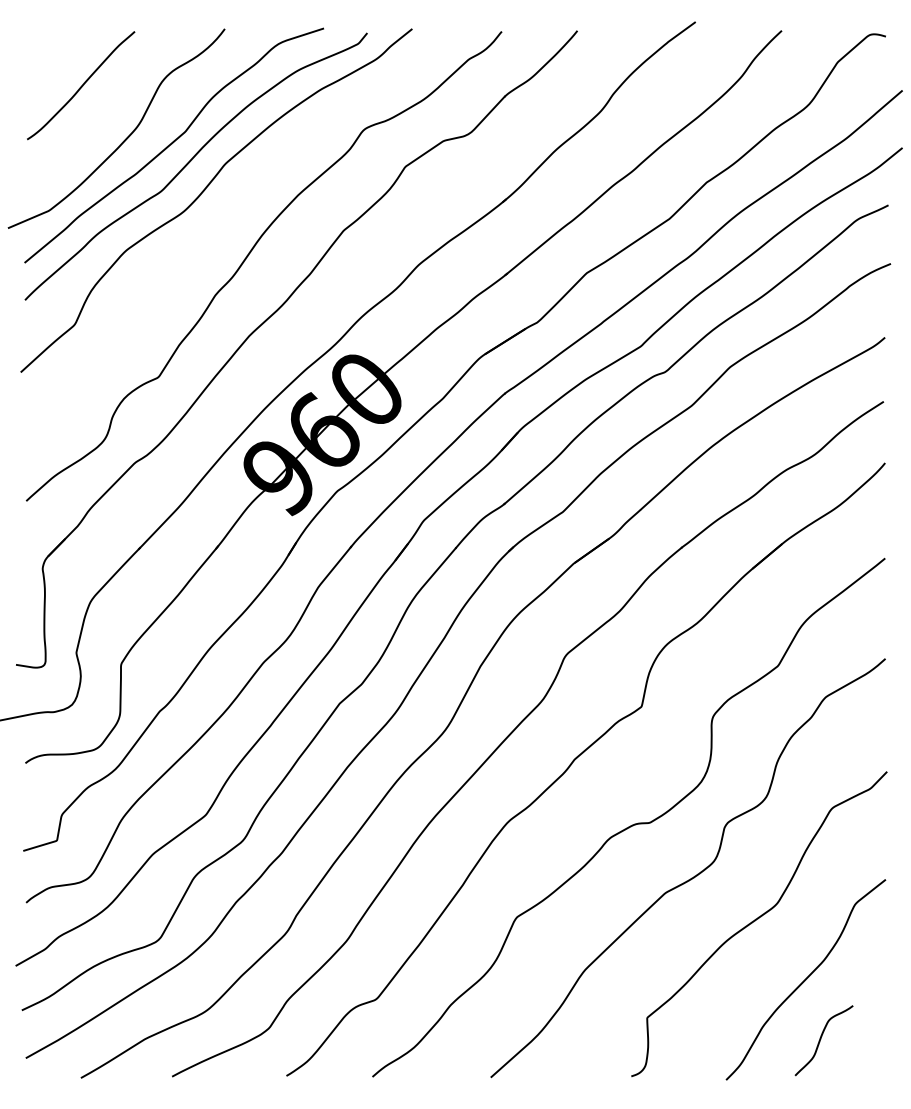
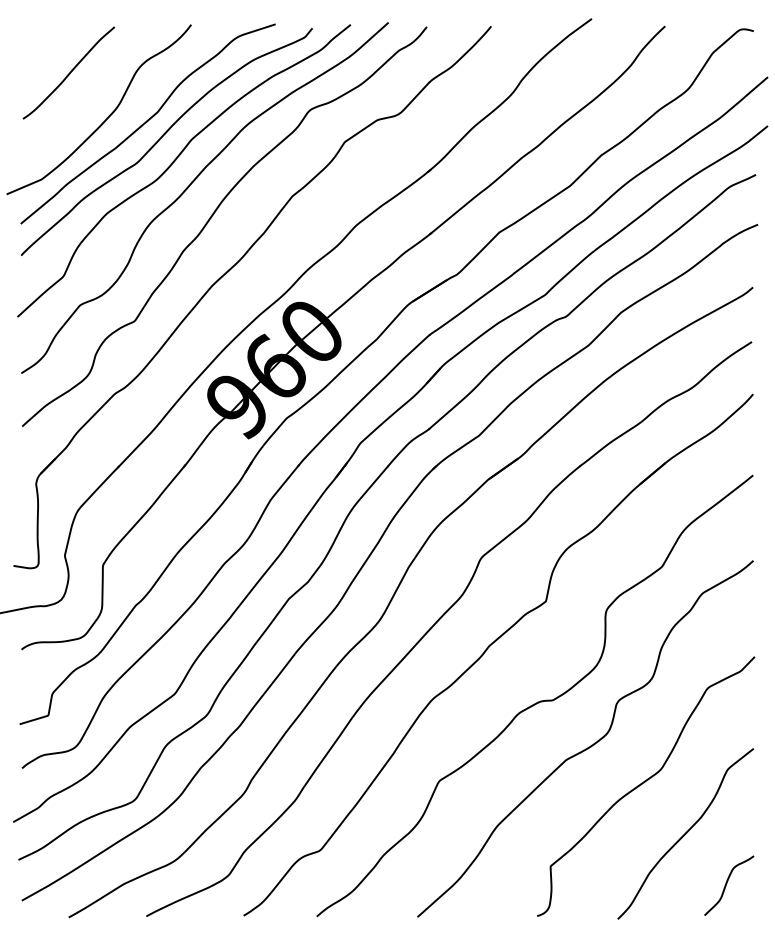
curve: (225, 216) -> (191, 184), added
curve: (821, 1039) -> (727, 884), moved

